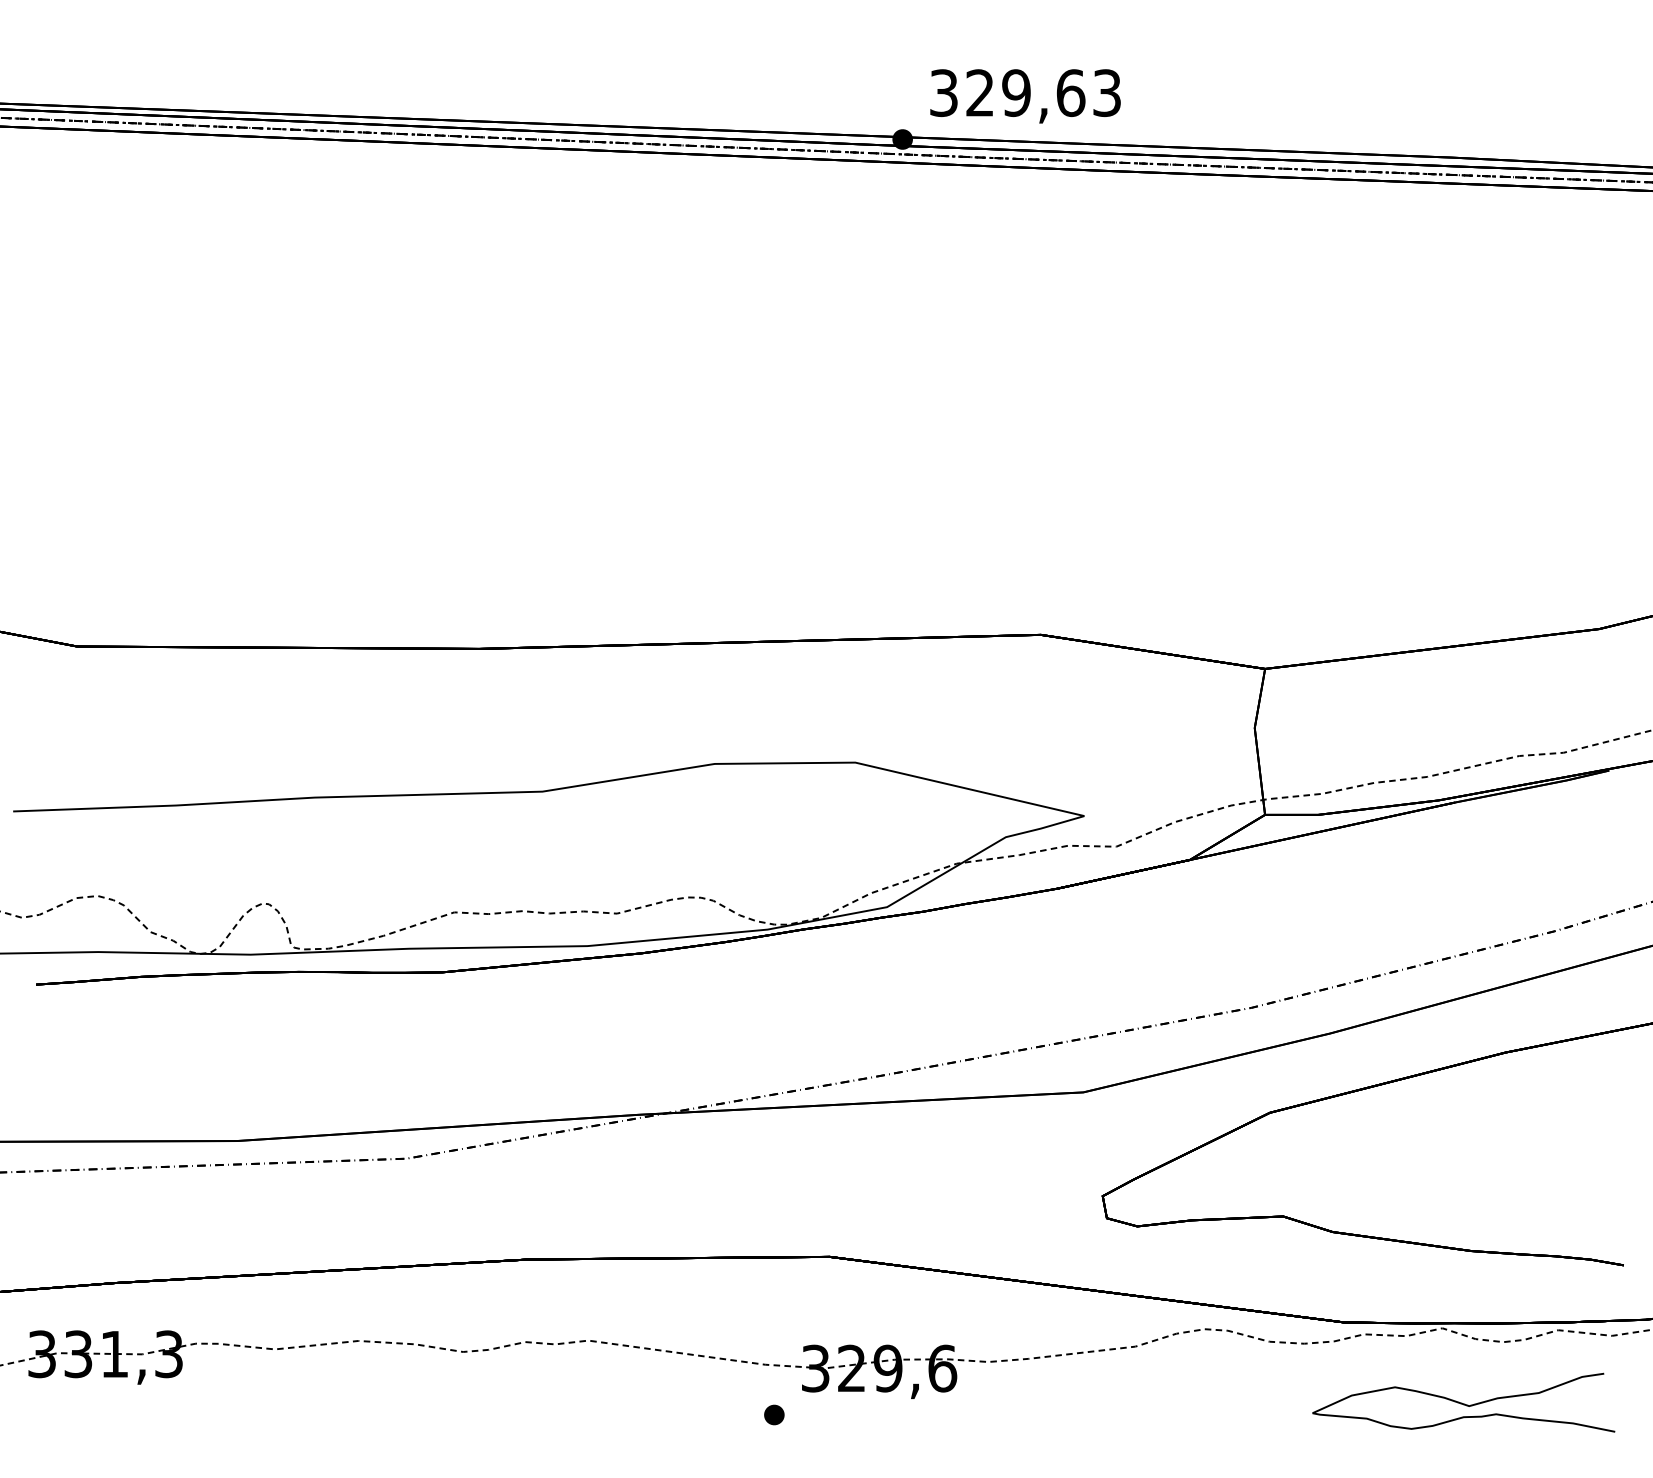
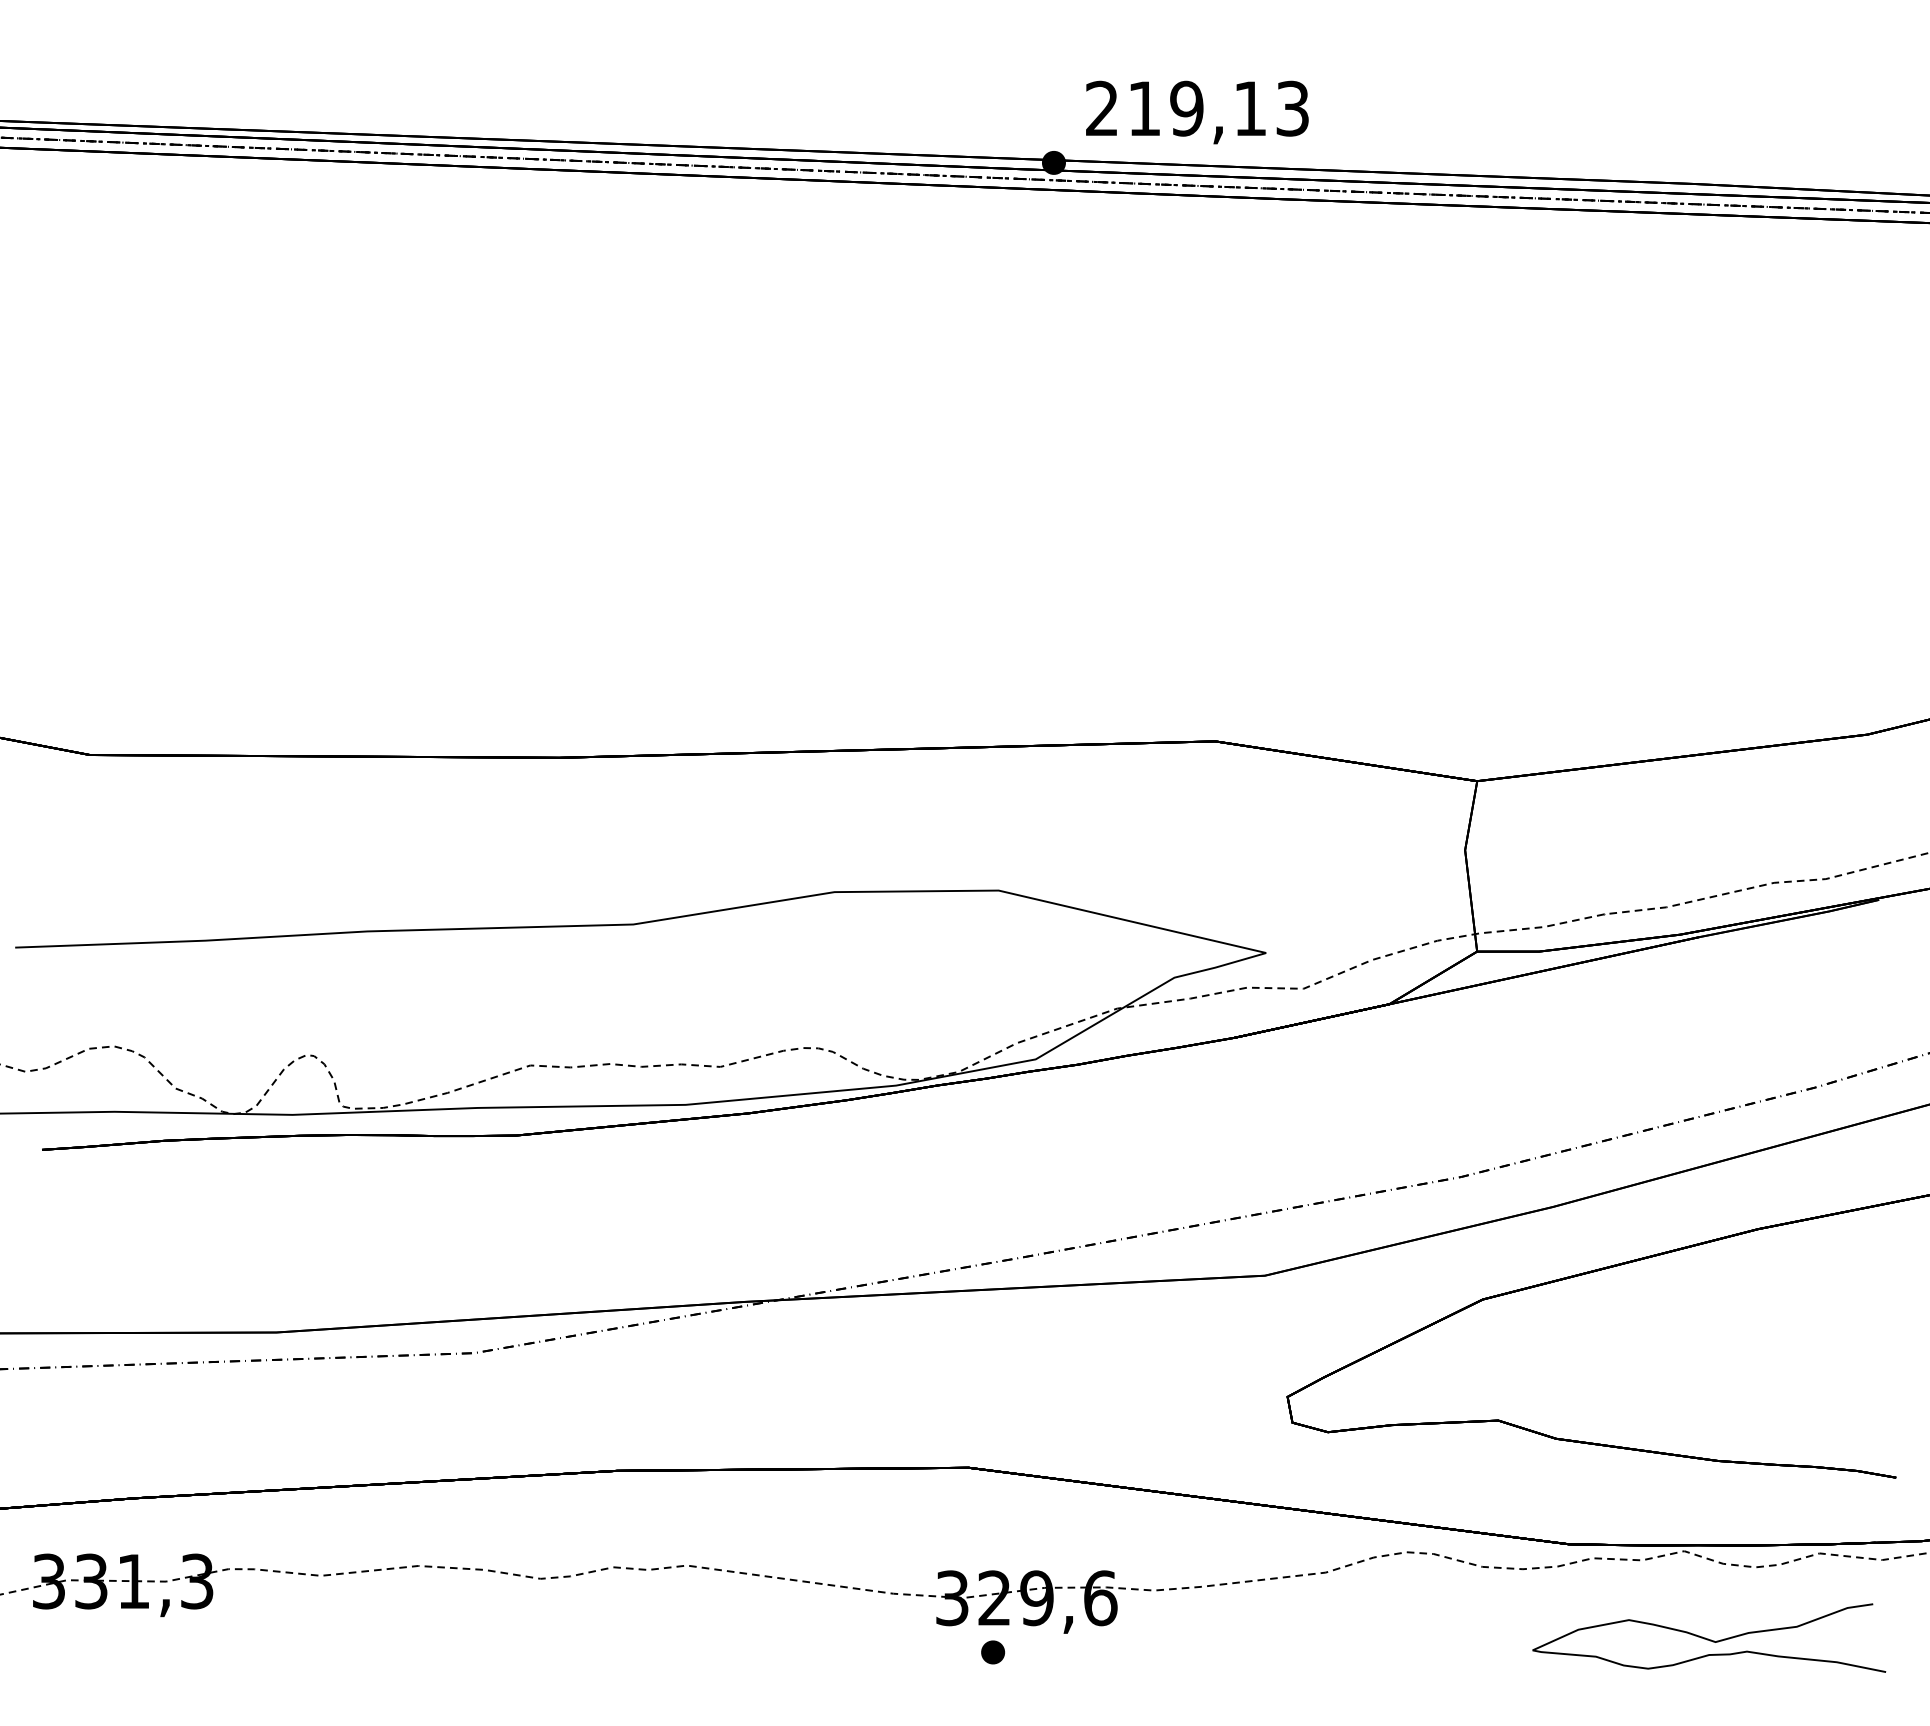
text: (1007, 92) -> (1176, 108), 329,63 -> 219,13
part: (774, 1415) -> (993, 1652), moved

